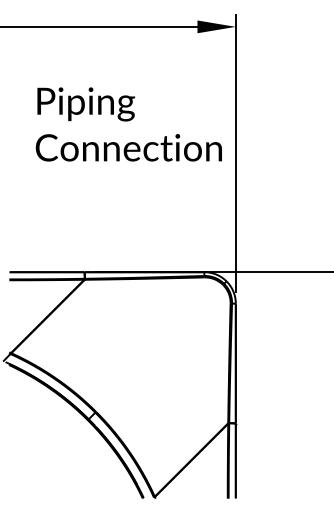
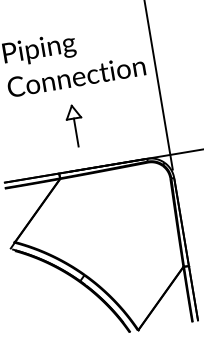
part: (116, 212) -> (75, 125), added

